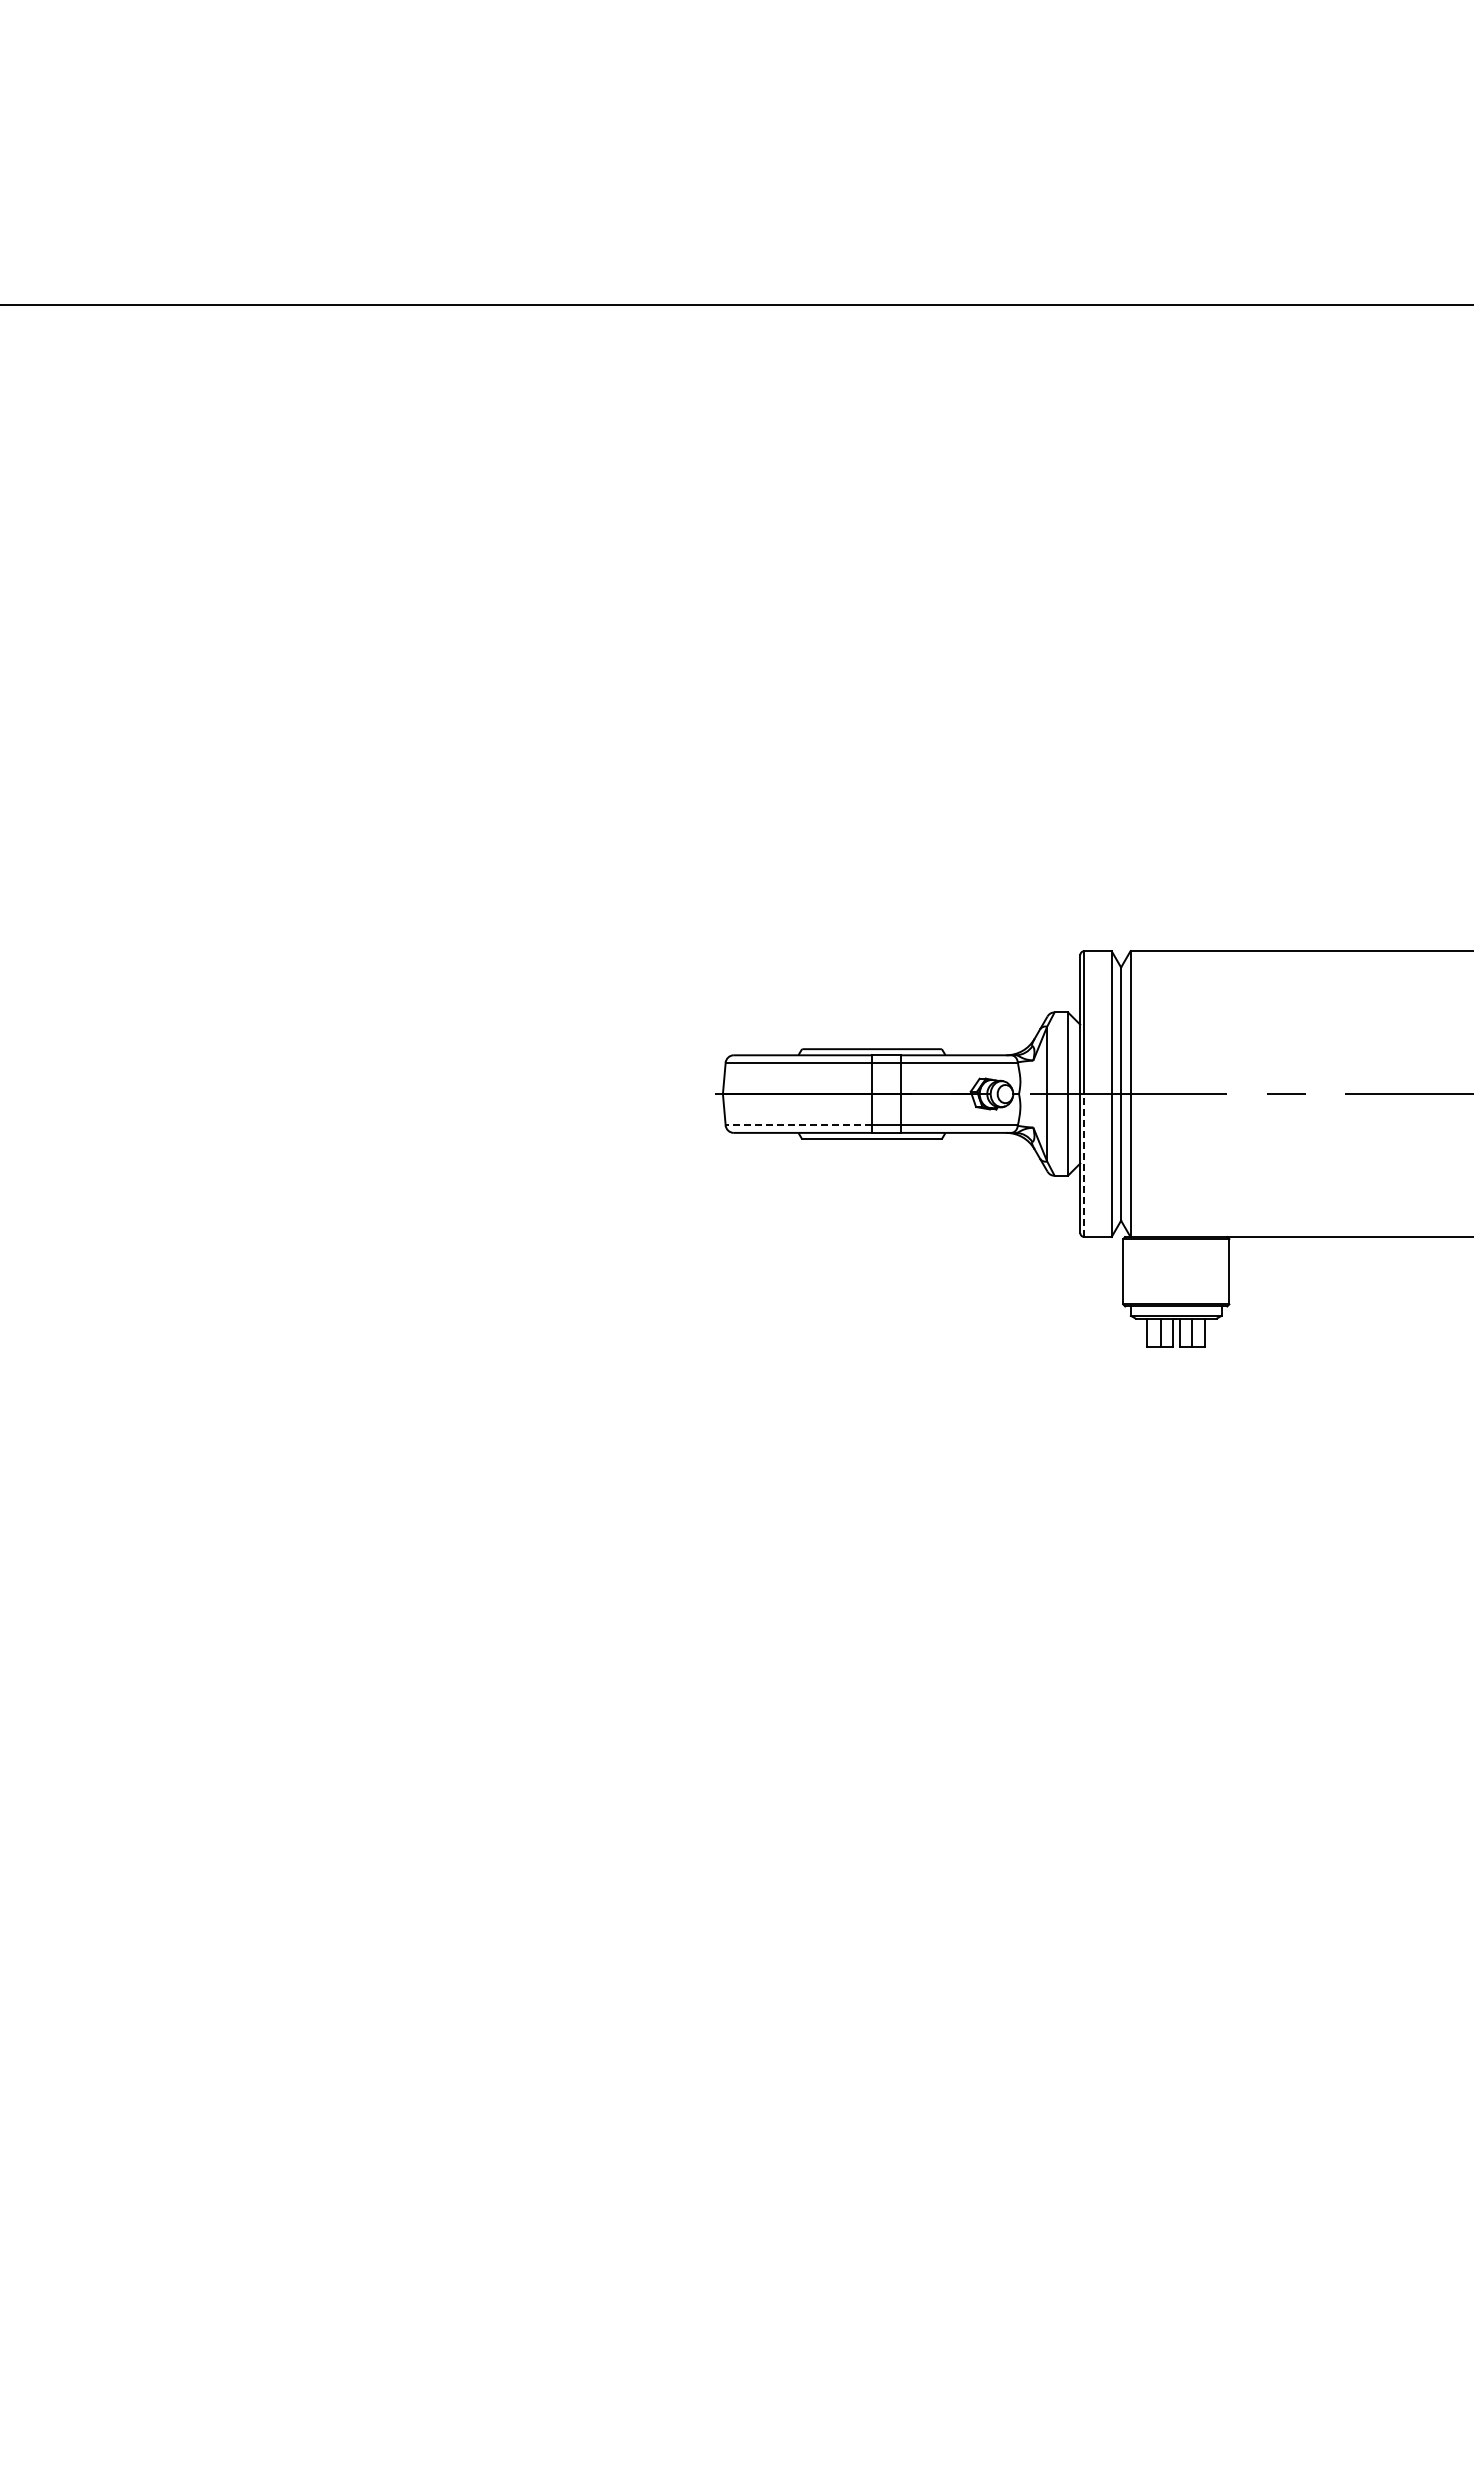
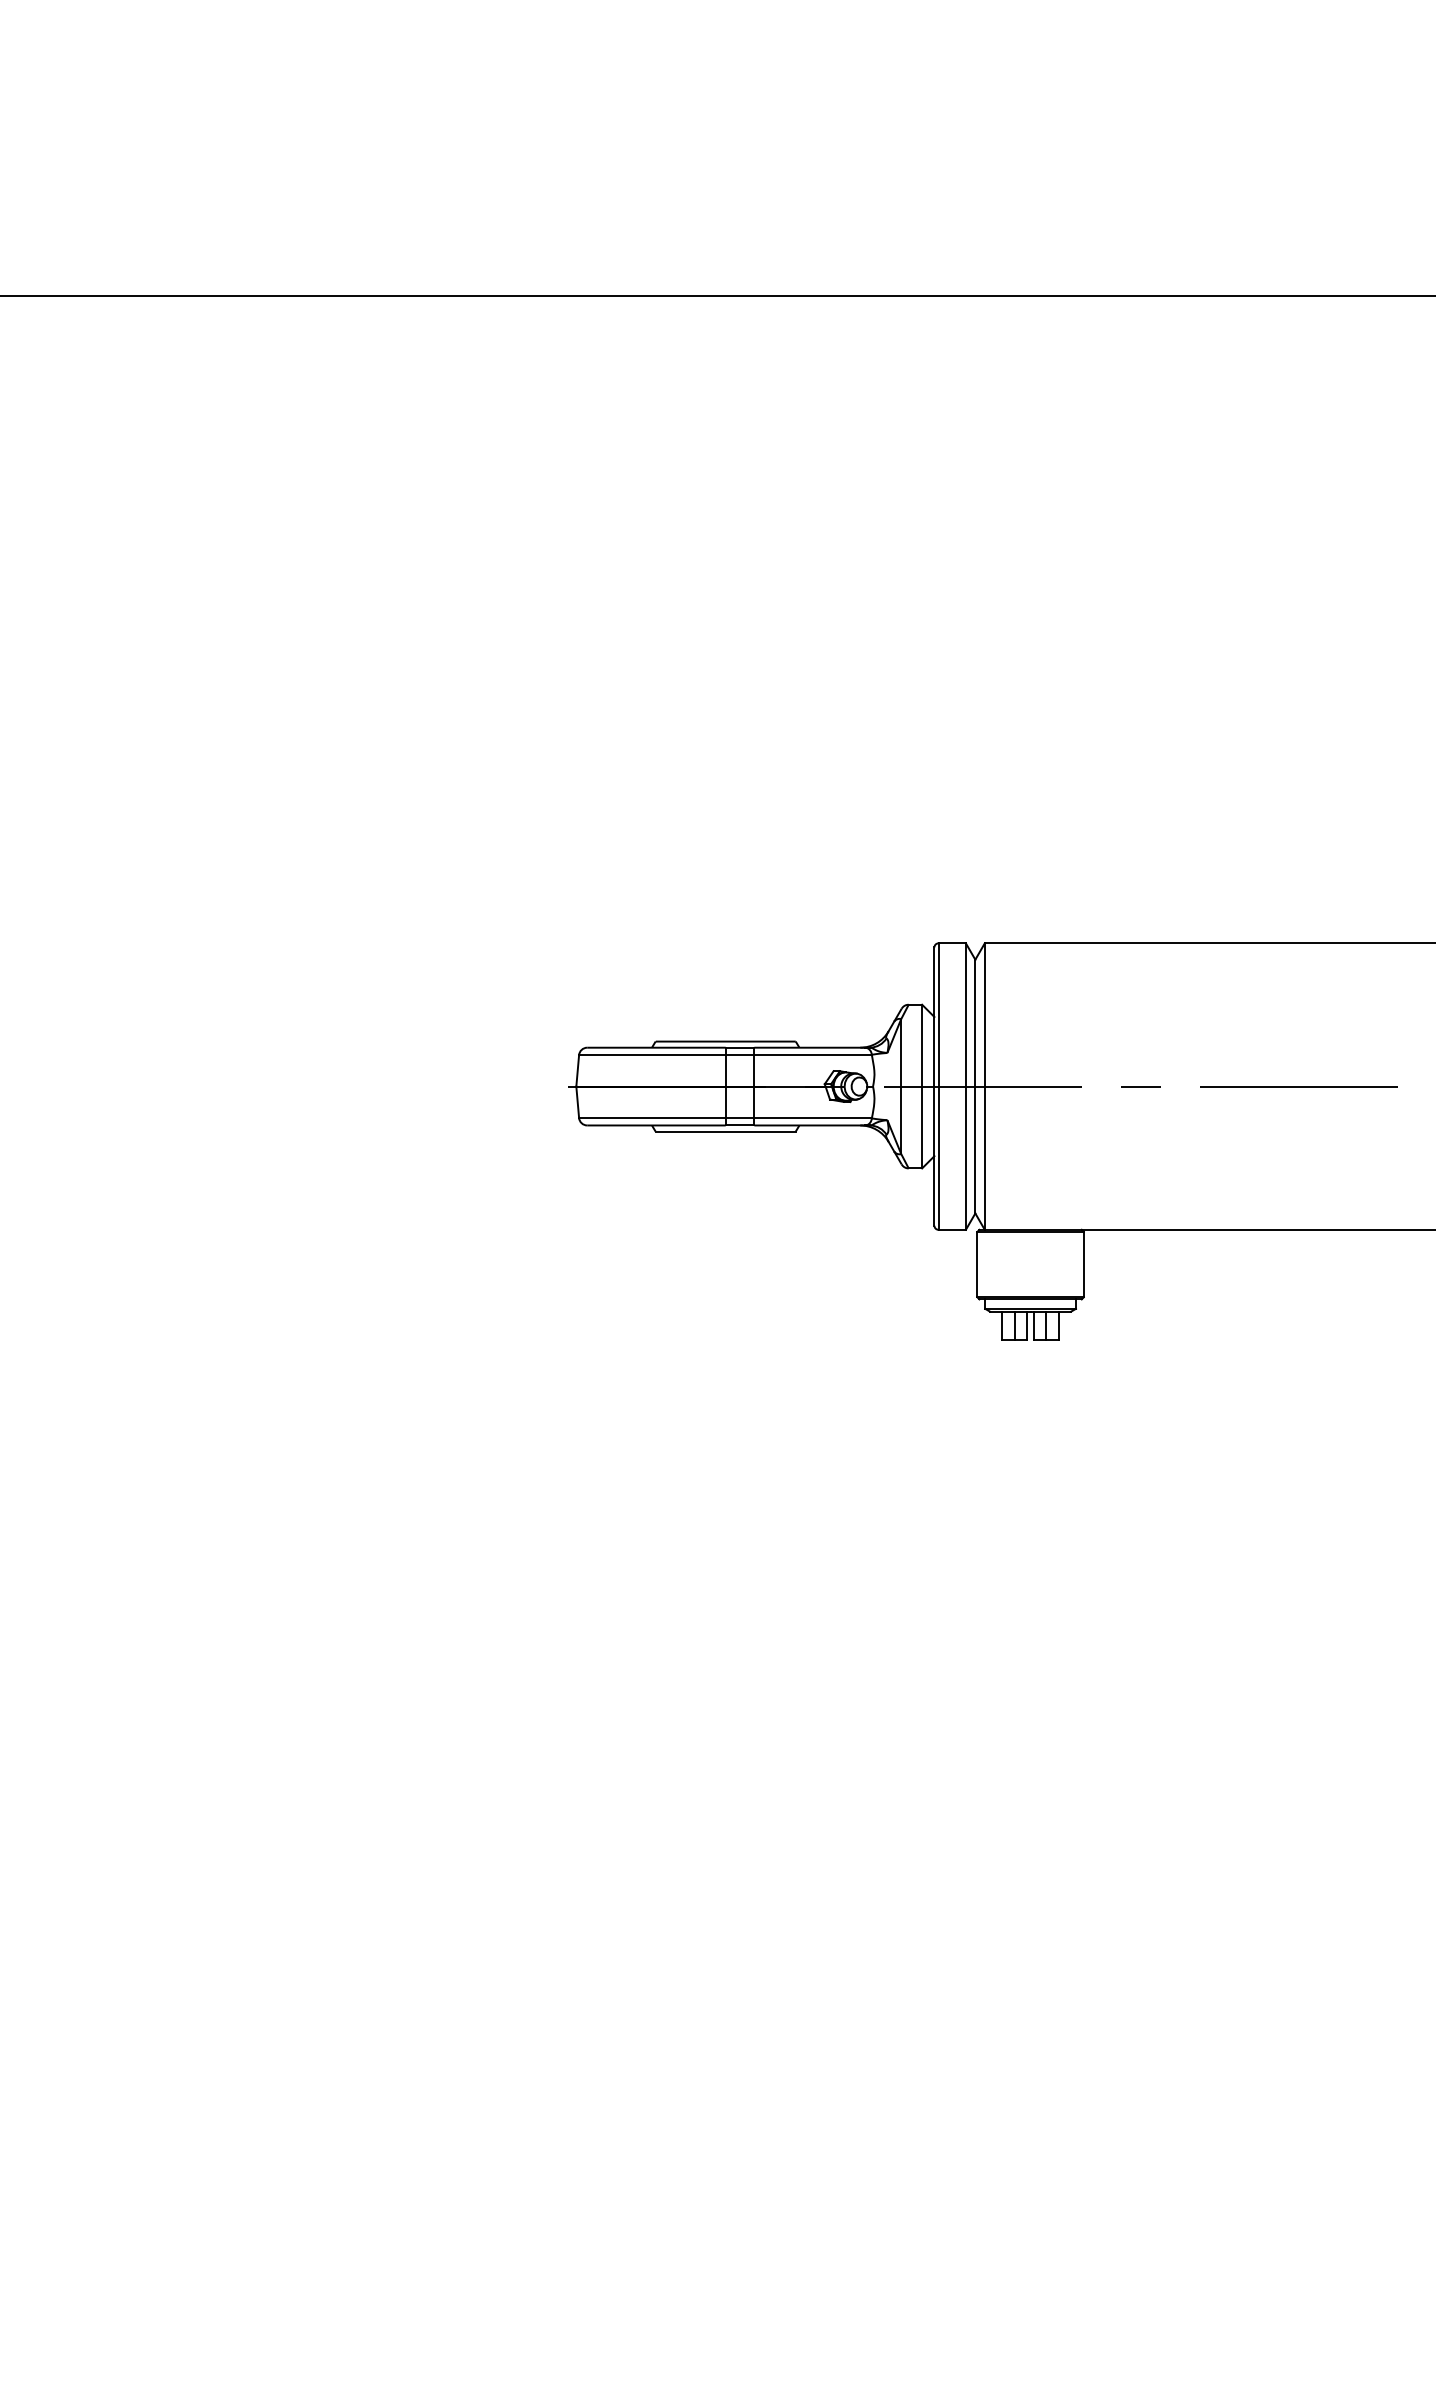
line: (798, 1125) -> (652, 1118), dashed -> solid
line: (1084, 1165) -> (938, 1158), dashed -> solid

